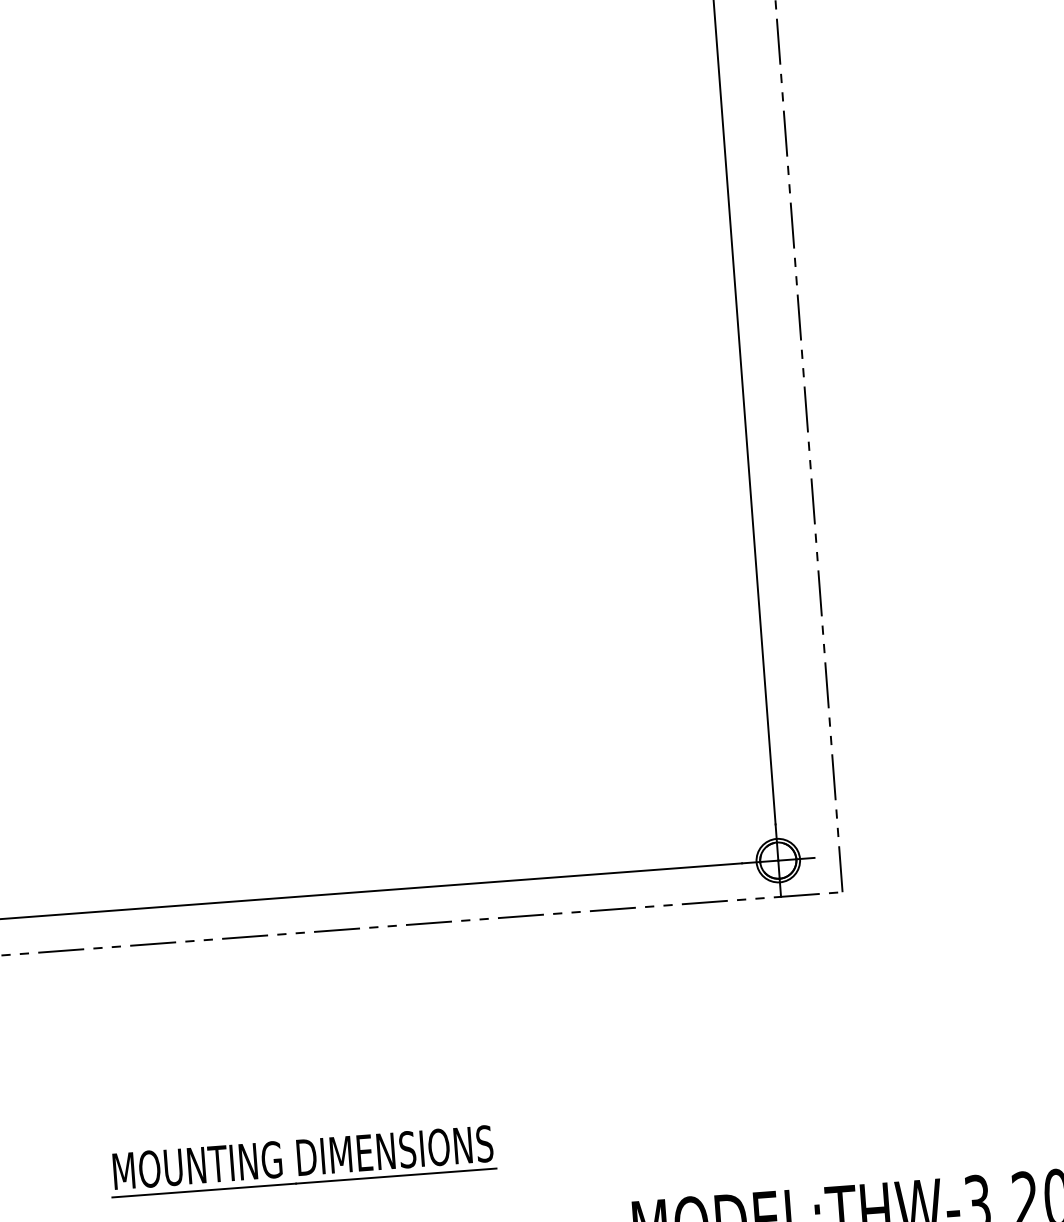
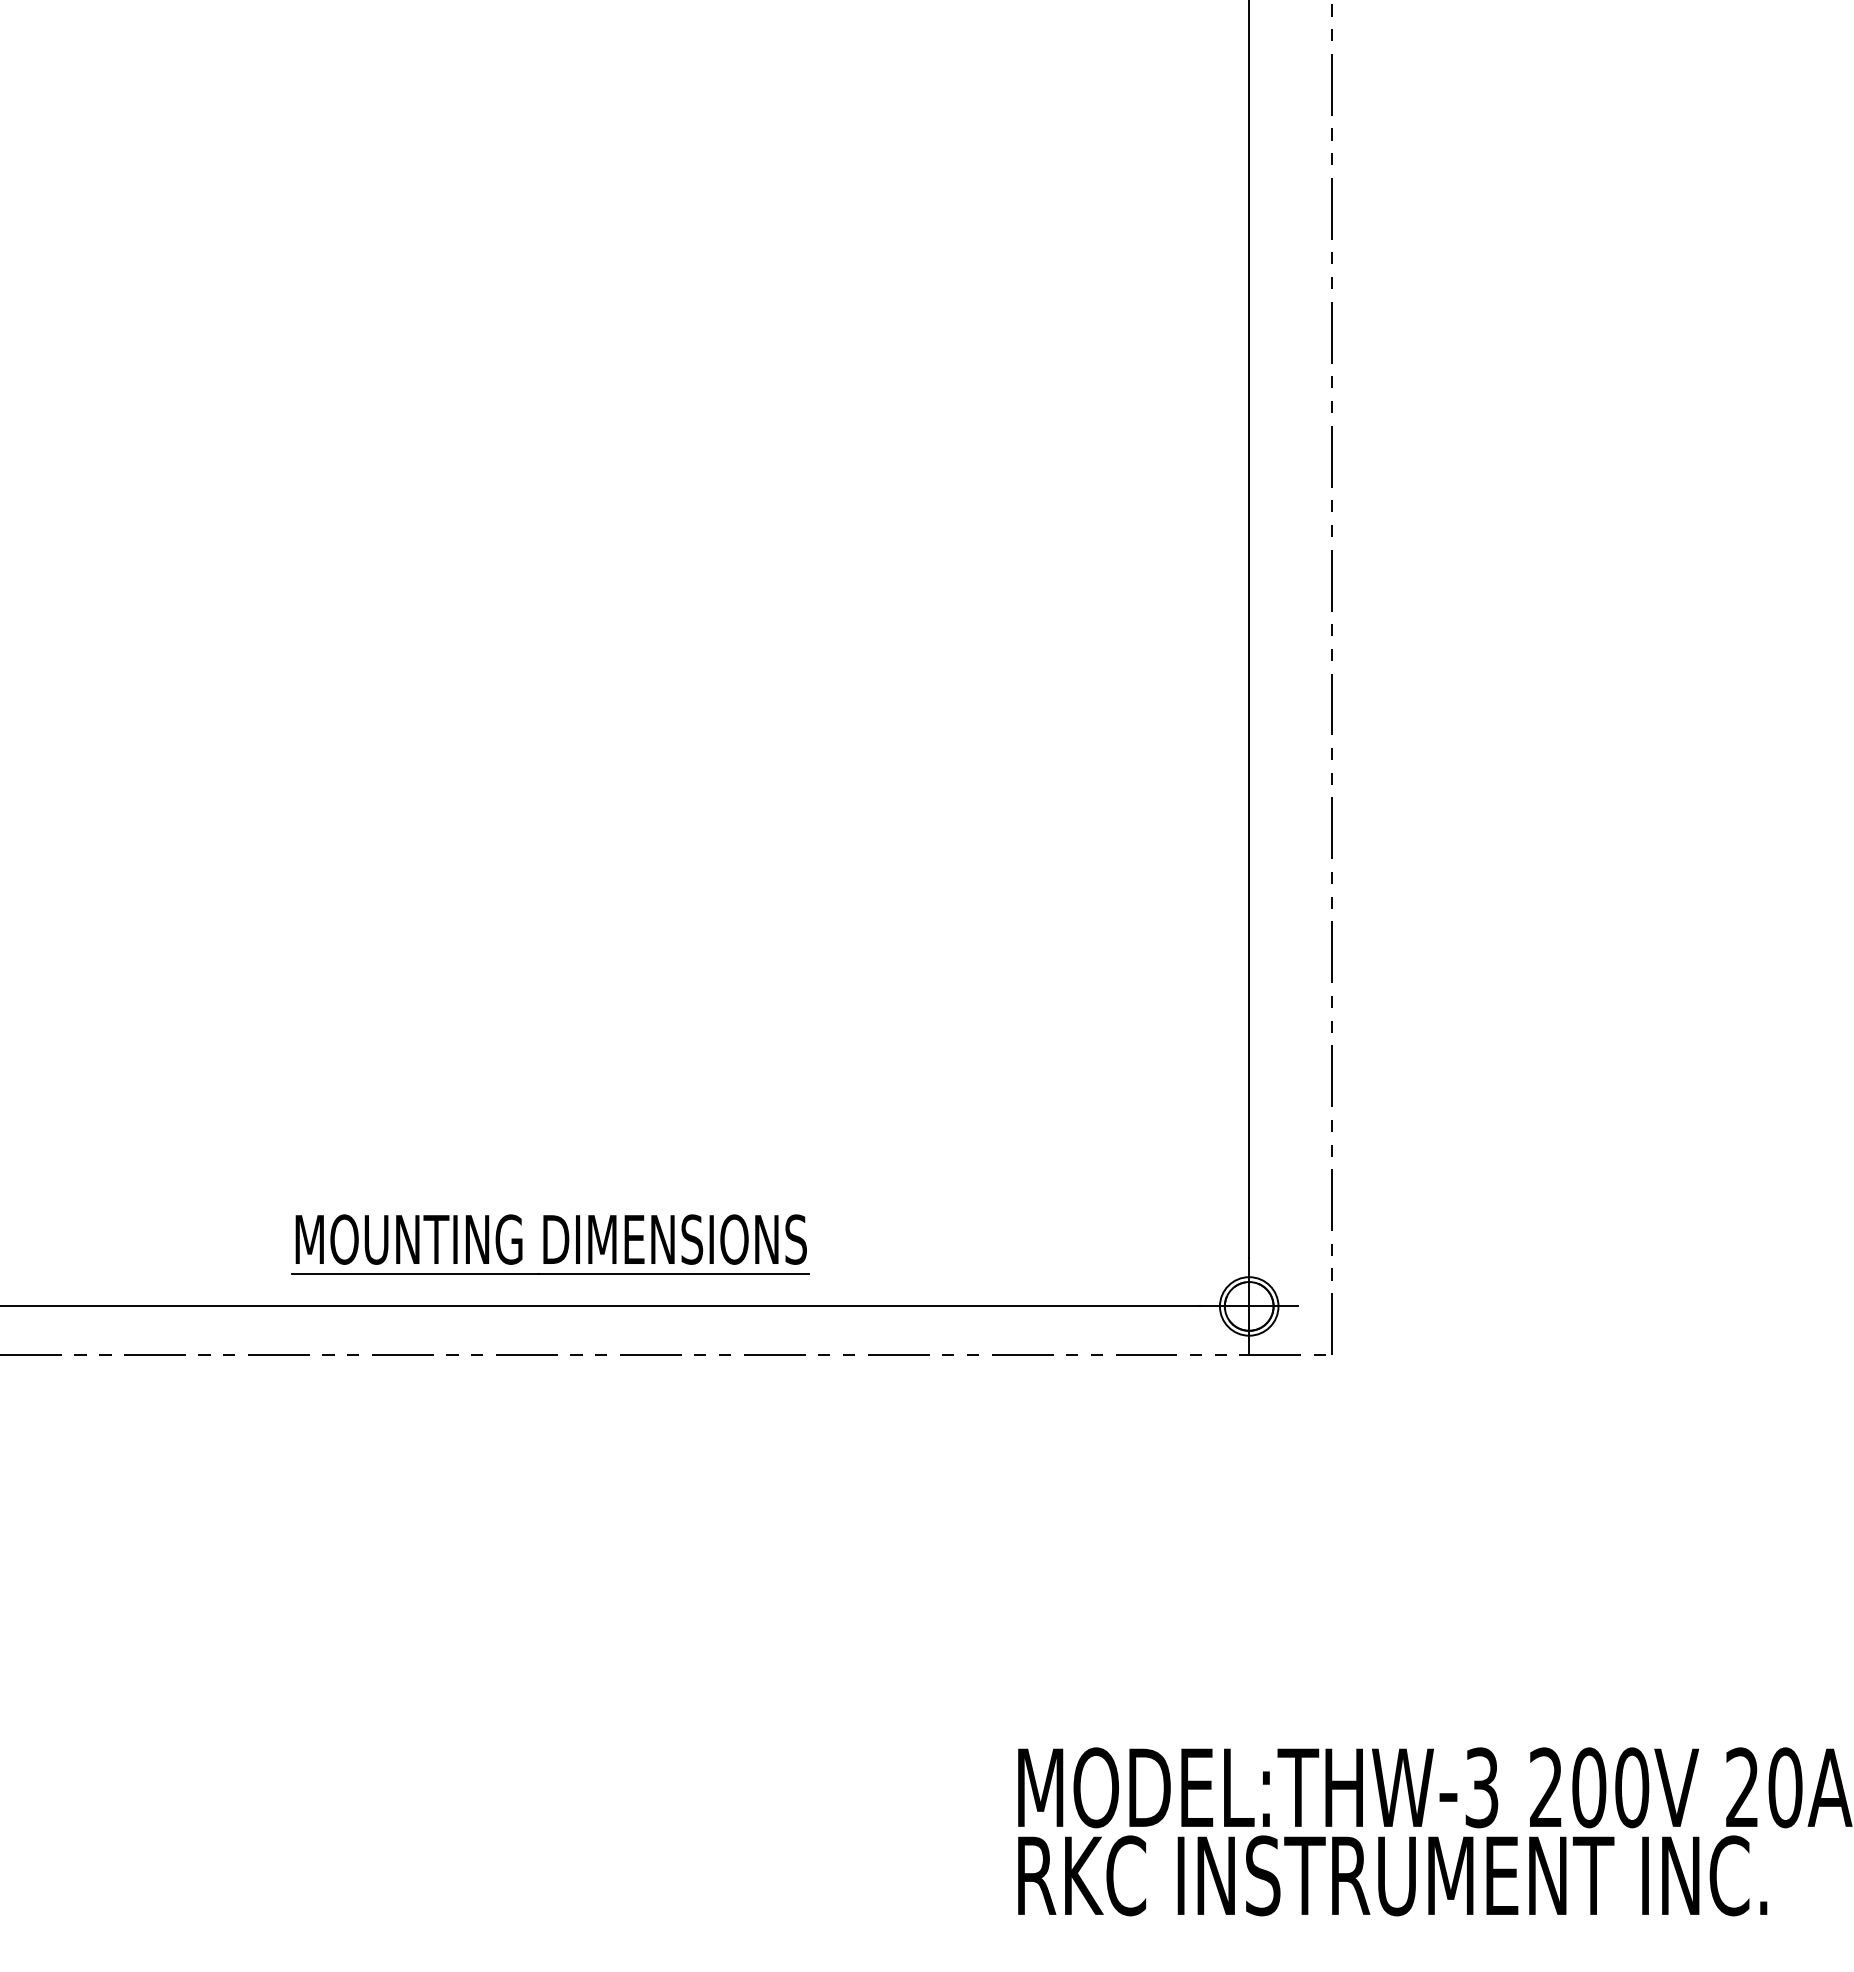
part: (302, 1161) -> (550, 1244), moved

